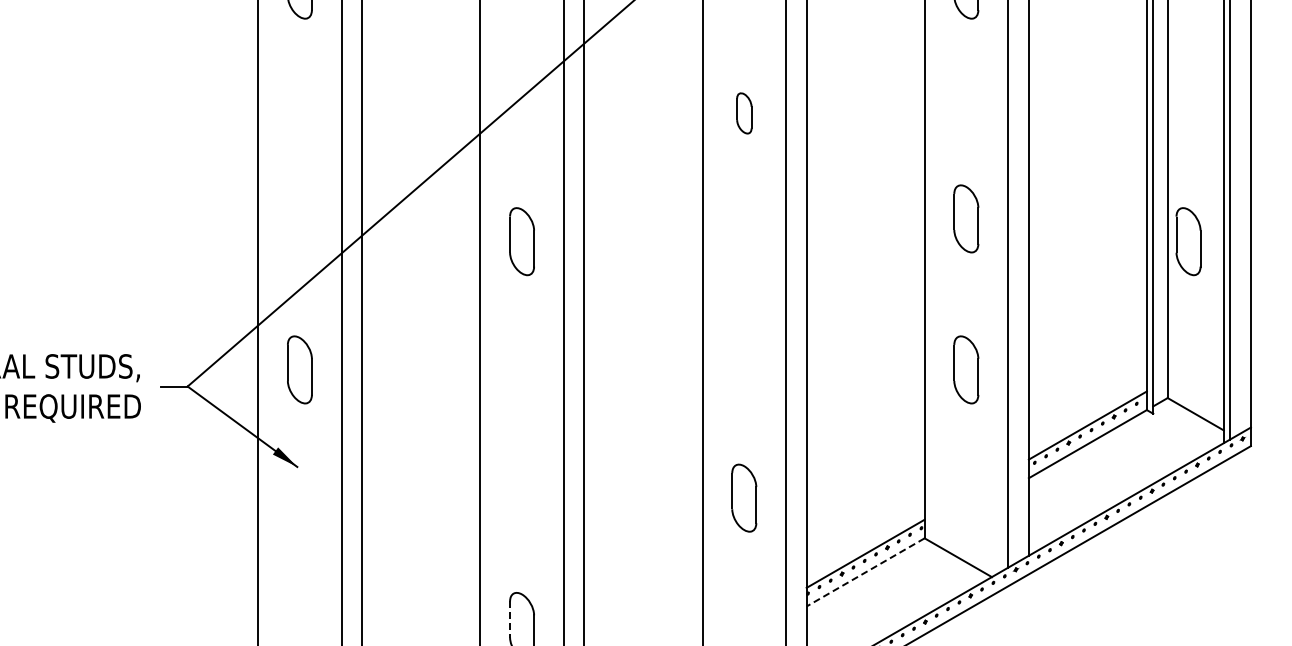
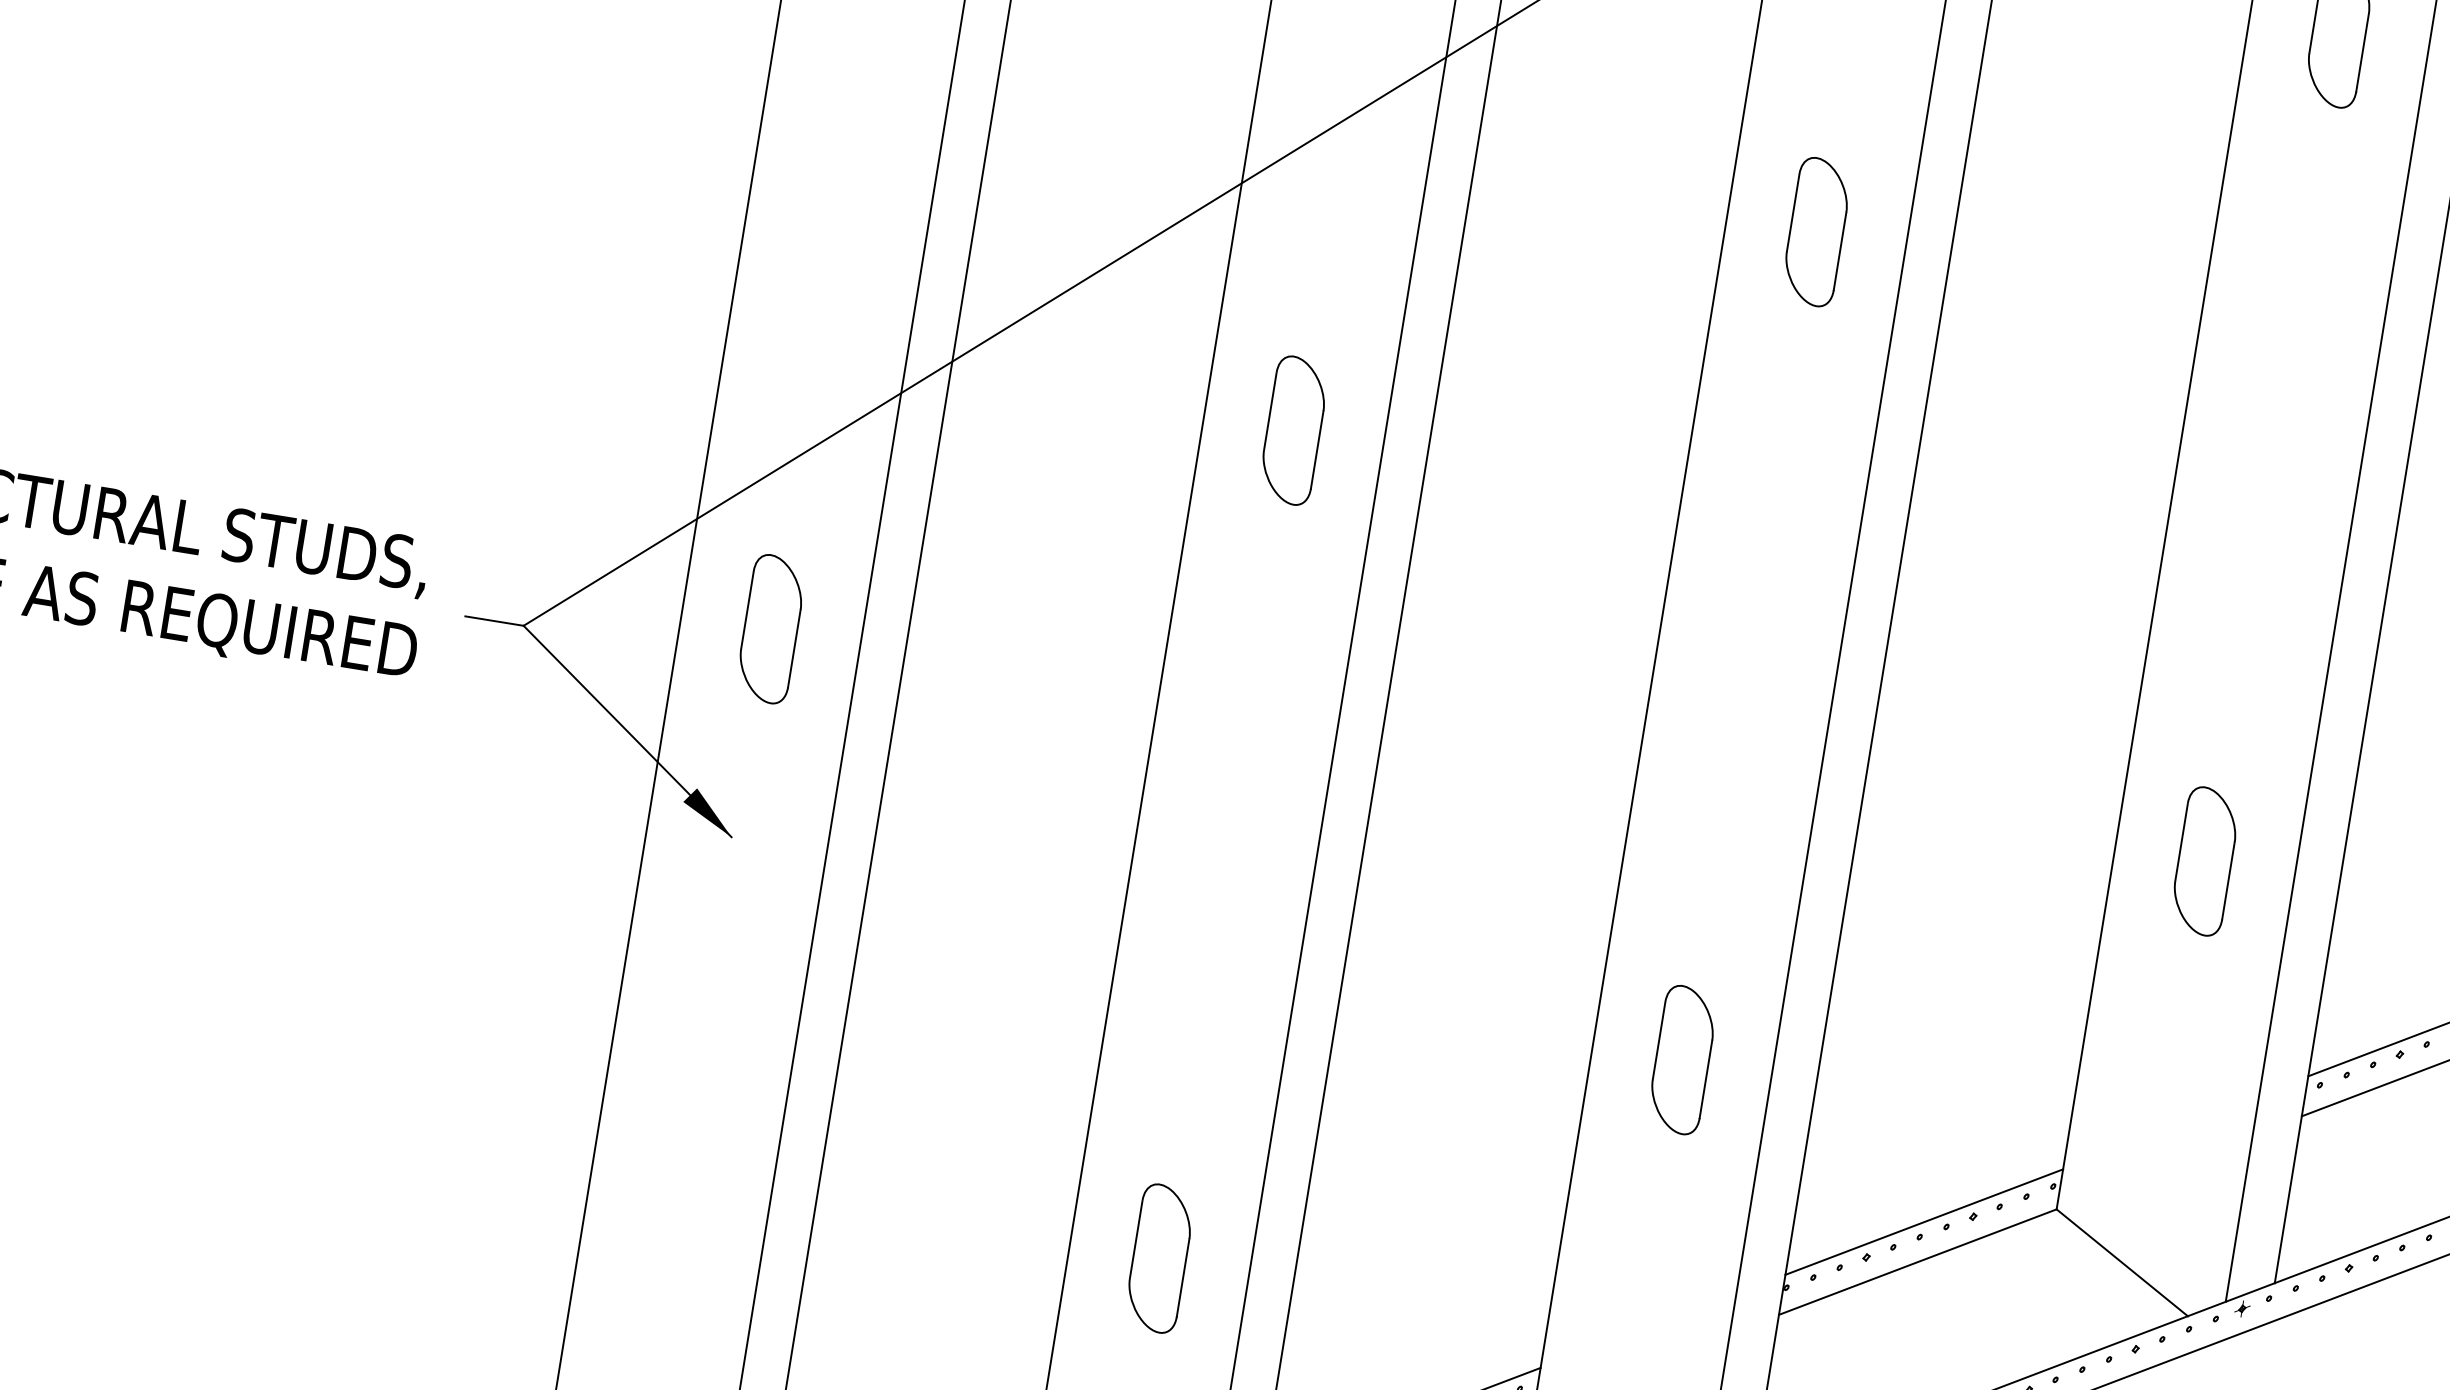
part: (744, 113) -> (1817, 232), size x1.67
part: (966, 218) -> (2258, 535), removed
line: (865, 572) -> (1917, 1262), dashed -> solid
line: (510, 620) -> (1136, 1241), dashed -> solid

